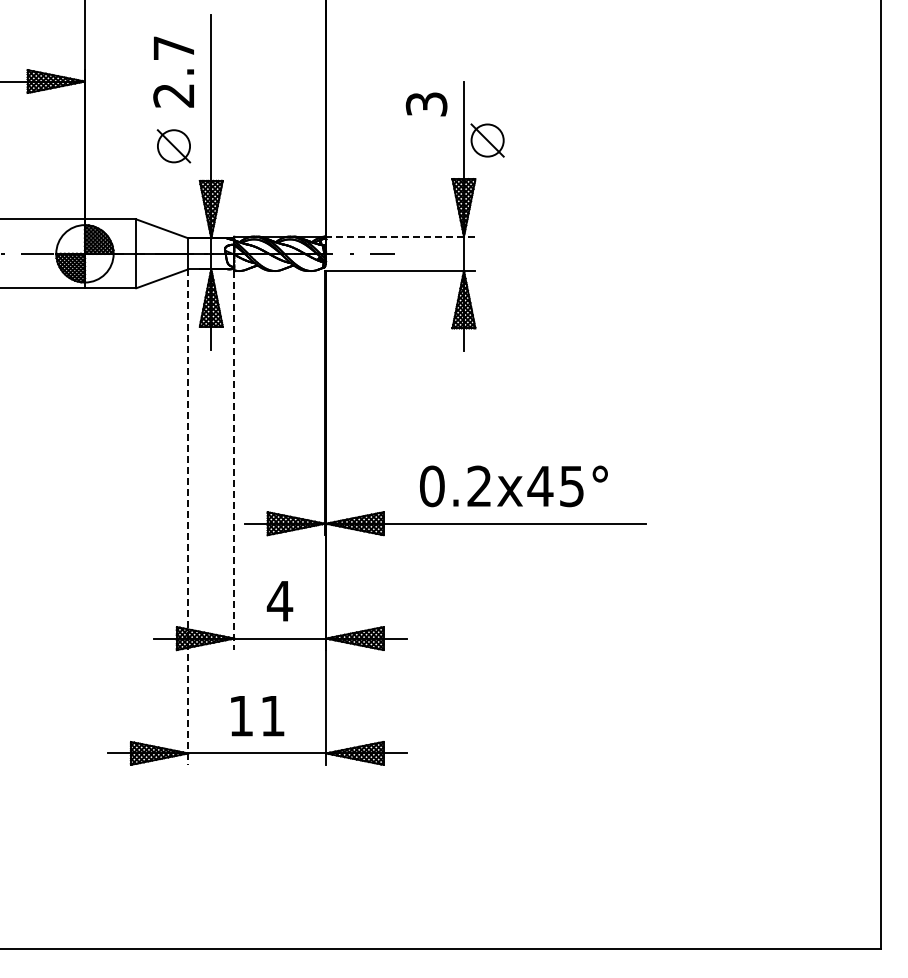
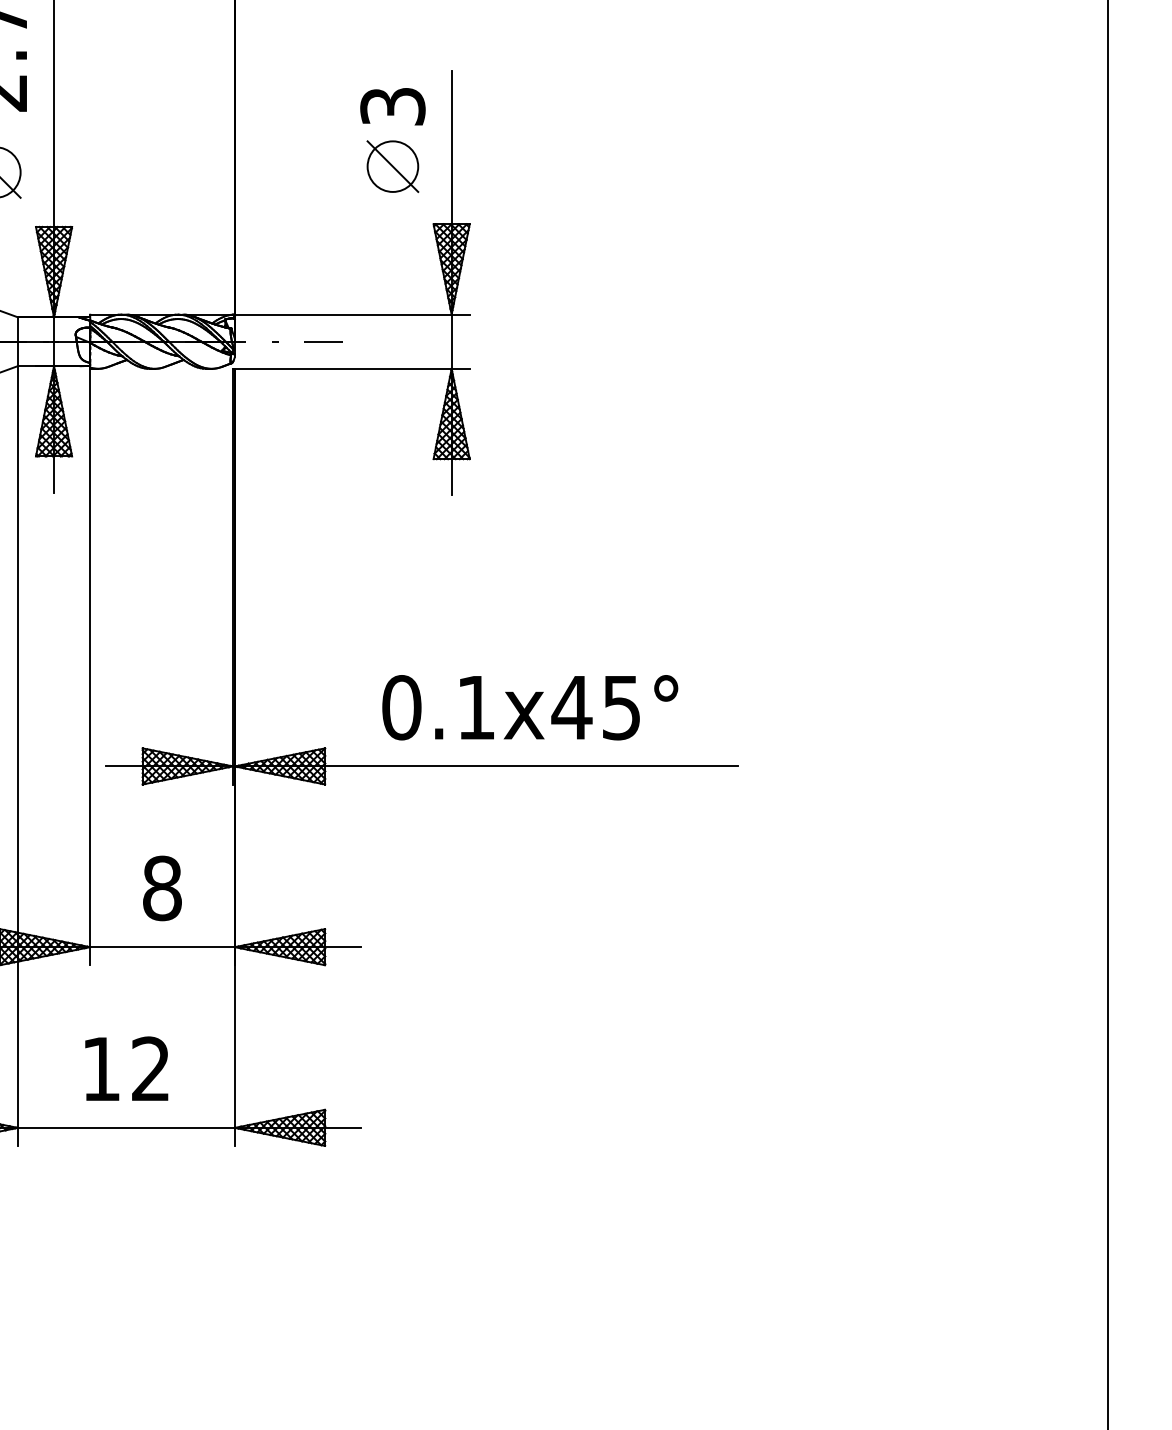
part: (487, 140) -> (392, 166), moved
line: (399, 236) -> (350, 314), dashed -> solid
line: (234, 461) -> (90, 668), dashed -> solid
text: (478, 485) -> (474, 706), 0.2x45° -> 0.1x45°
line: (188, 517) -> (18, 756), dashed -> solid
text: (279, 601) -> (161, 888), 4 -> 8
text: (272, 715) -> (150, 1068), 11 -> 12

